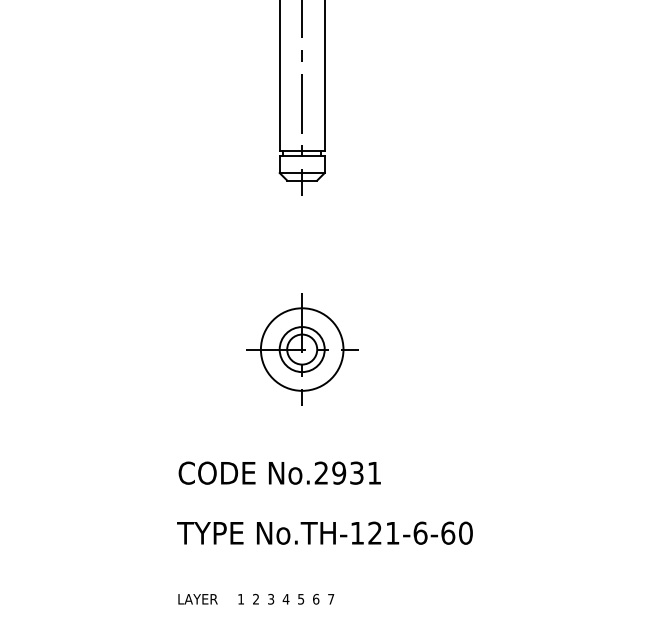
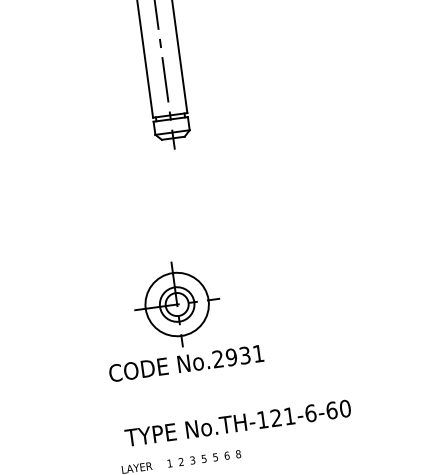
part: (302, 349) -> (177, 304), moved
text: (324, 532) -> (237, 422), moved
text: (285, 599) -> (203, 459), 4 -> 5
text: (331, 599) -> (238, 454), 7 -> 8

